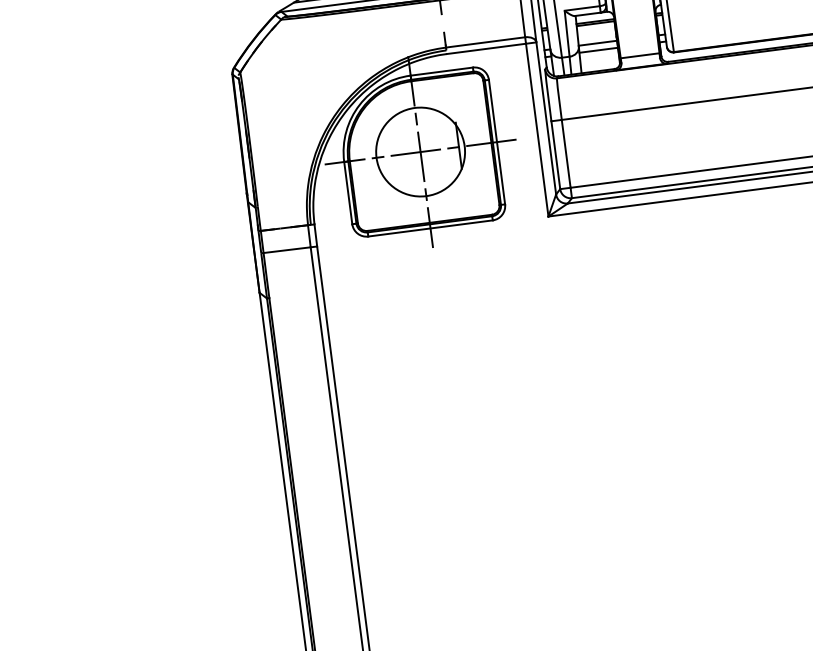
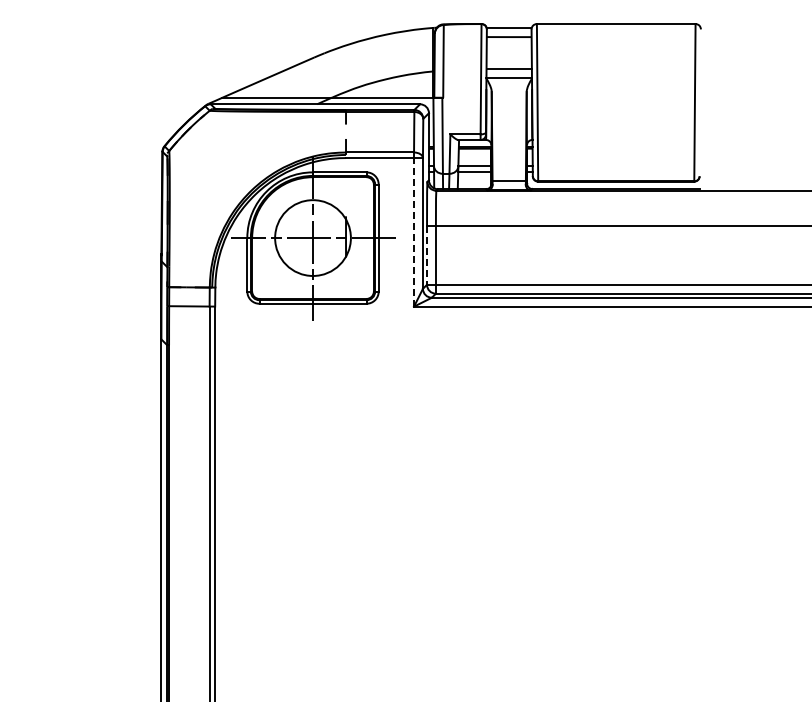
line: (537, 129) -> (414, 231), solid -> dashed
line: (556, 156) -> (427, 256), solid -> dashed

